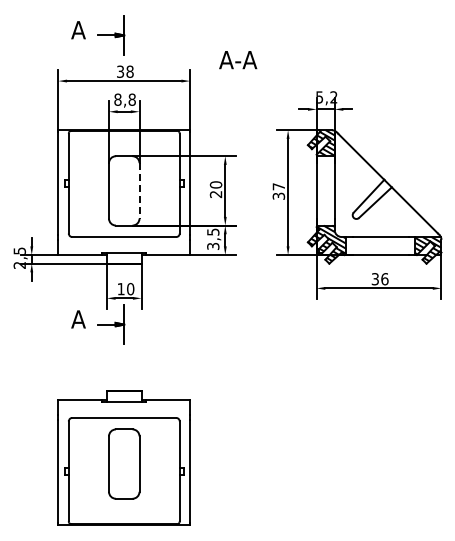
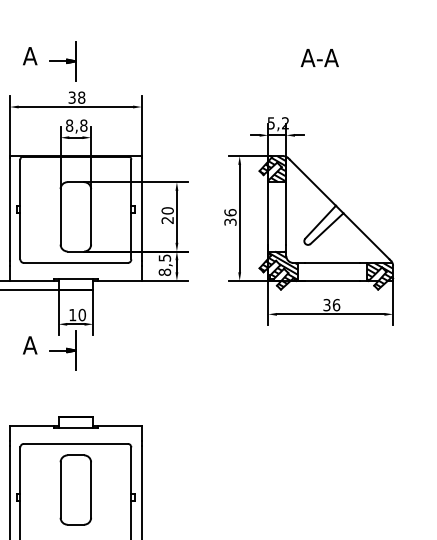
text: (238, 60) -> (320, 58), moved
text: (278, 186) -> (230, 212), 37 -> 36
line: (139, 190) -> (91, 216), dashed -> solid
text: (213, 246) -> (165, 272), 3,5 -> 8,5

